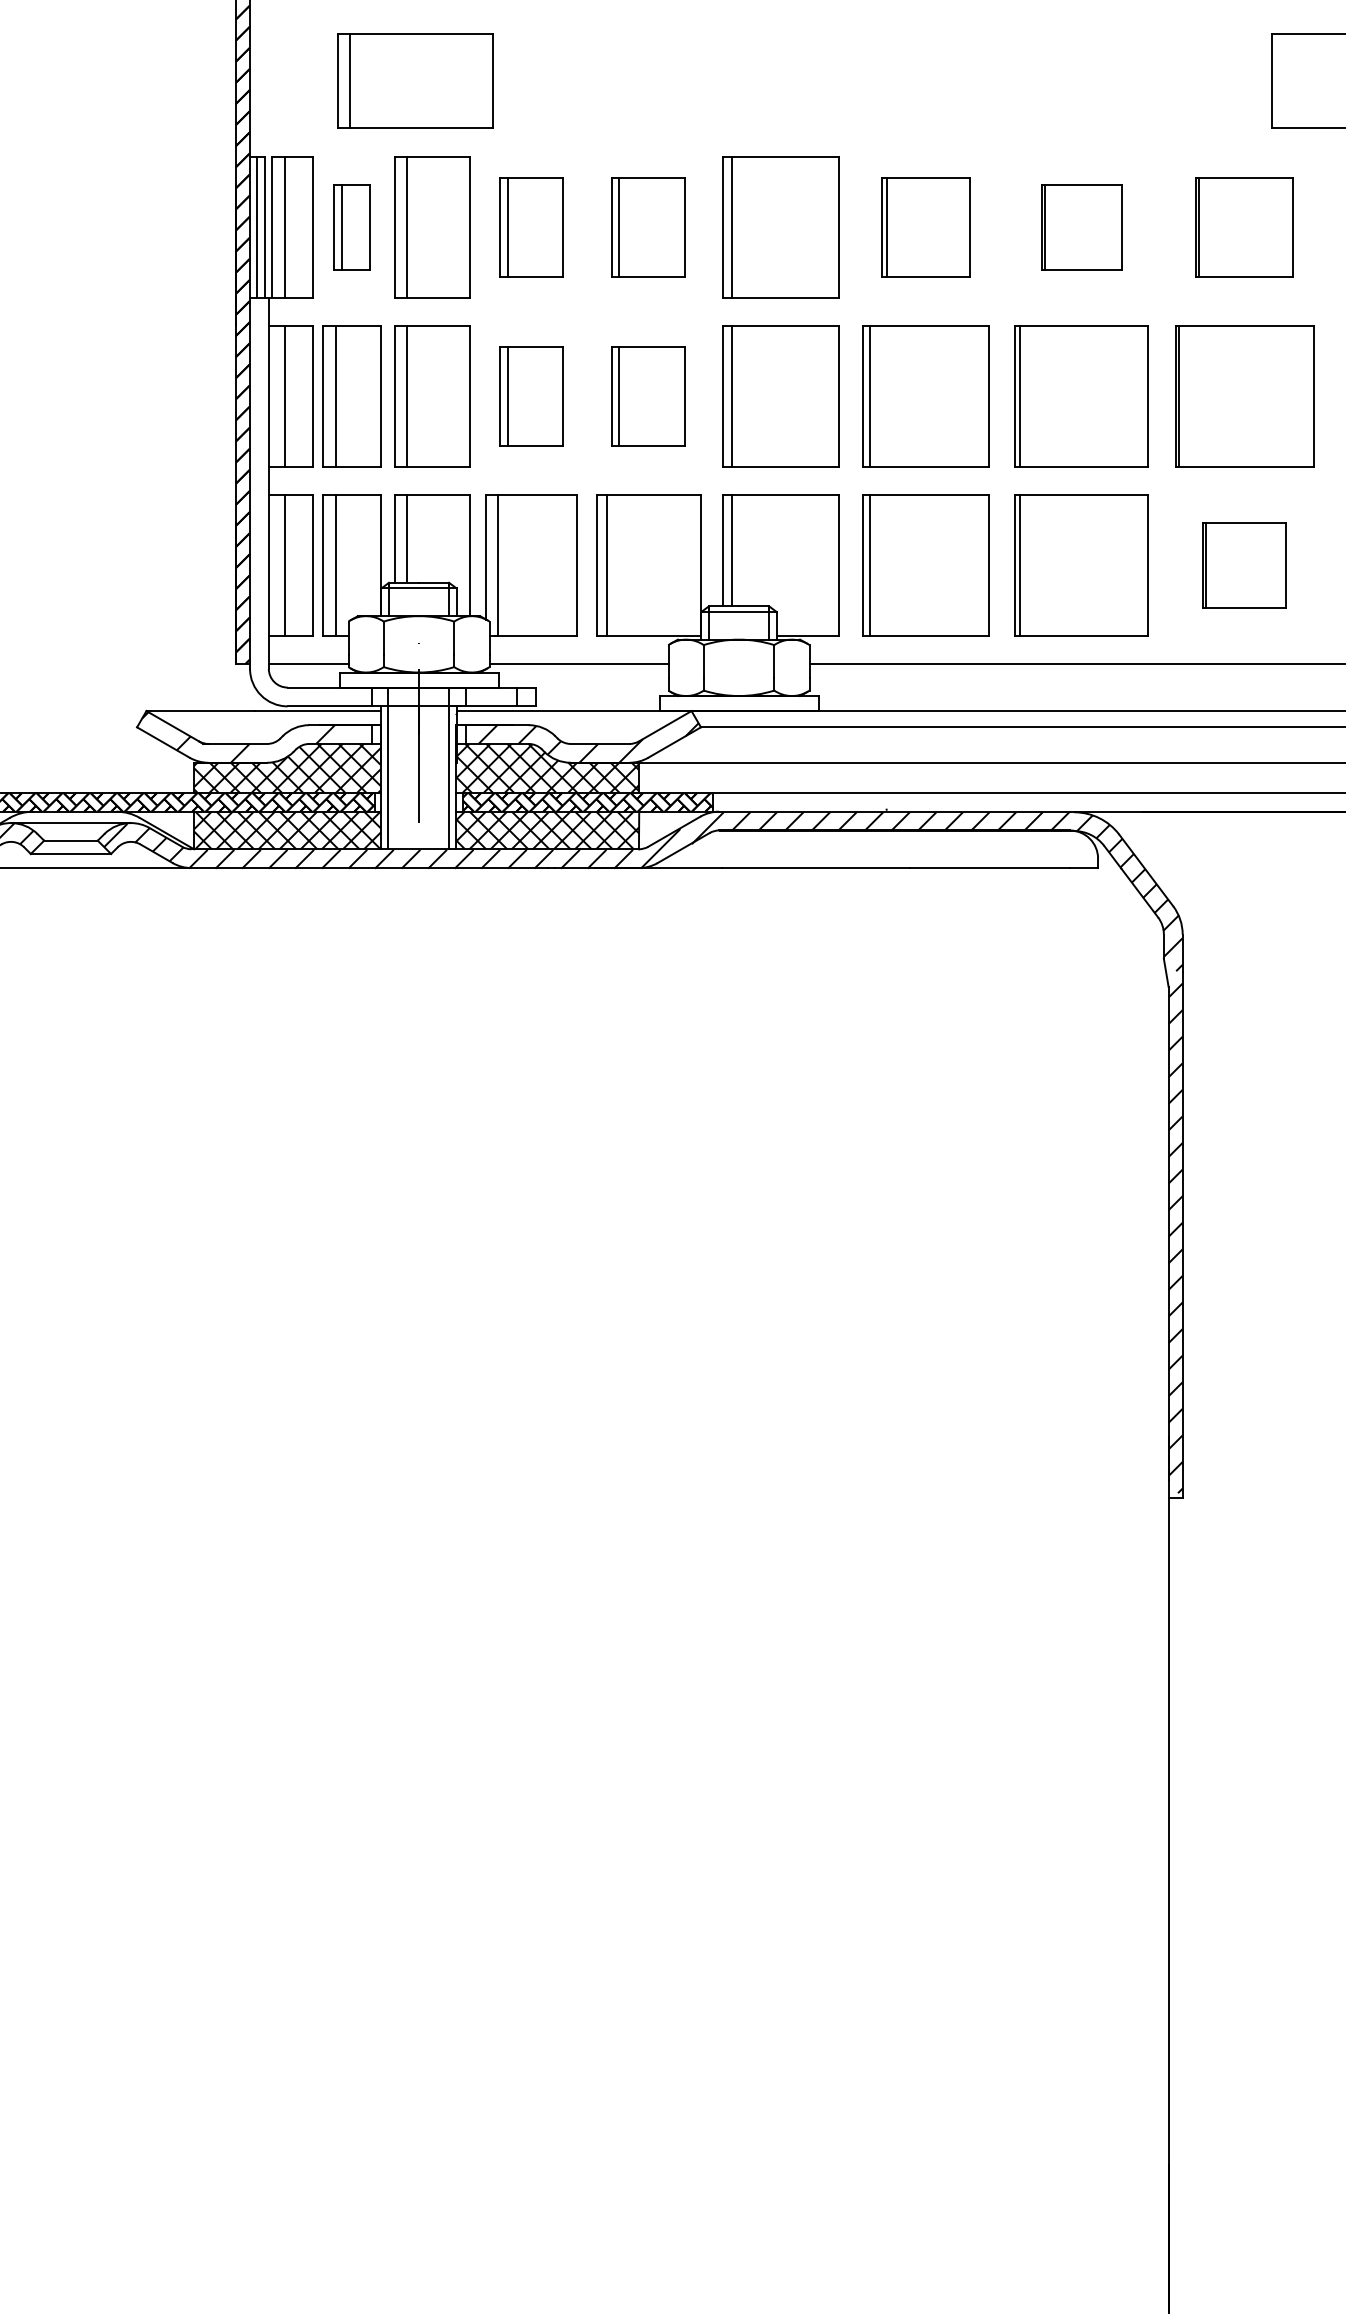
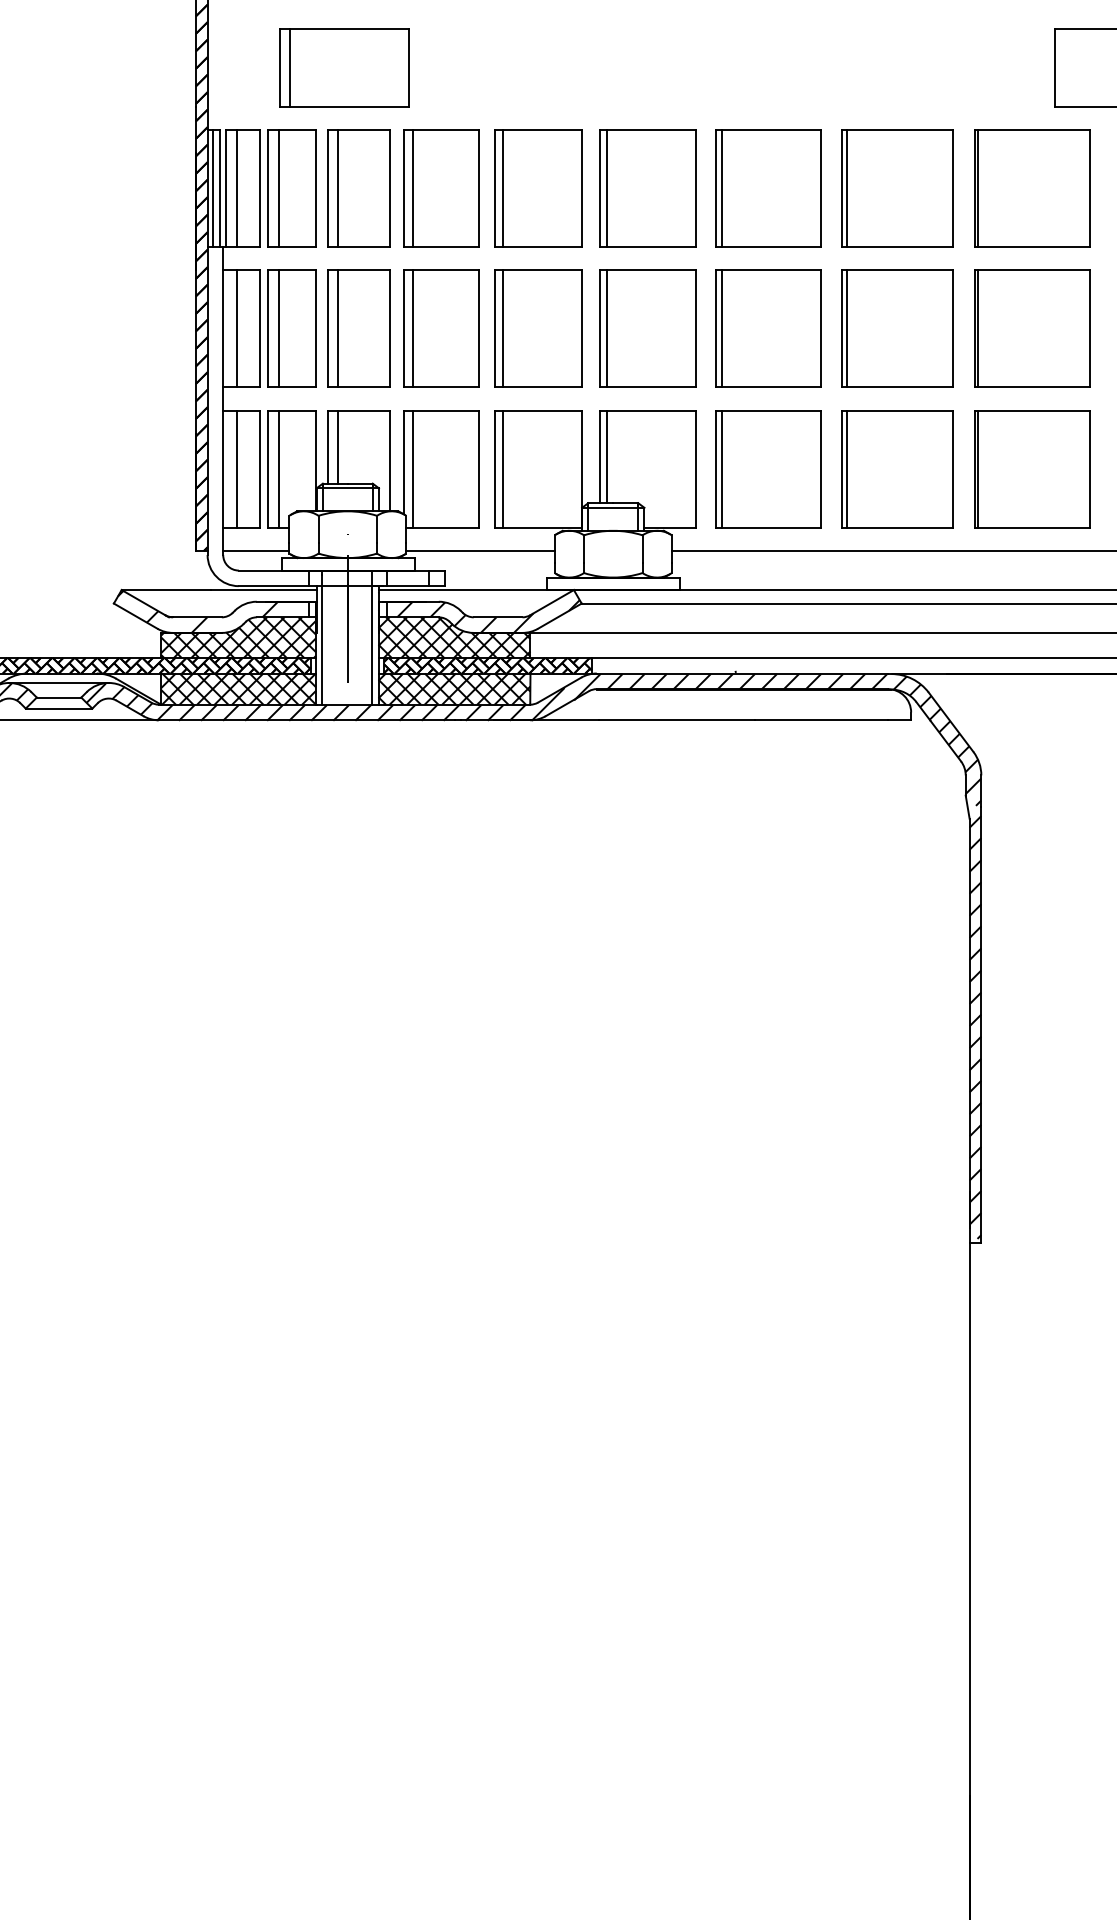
part: (351, 227) -> (291, 188), size x1.67
part: (531, 227) -> (441, 188), size x1.43
part: (648, 227) -> (538, 188), size x1.43
part: (925, 227) -> (767, 188), size x1.43
part: (1081, 227) -> (897, 188), size x1.67
part: (1244, 227) -> (1032, 188), size x1.43
part: (531, 396) -> (441, 329), size x1.43
part: (648, 396) -> (538, 329), size x1.43
part: (1244, 565) -> (1032, 469), size x1.67

